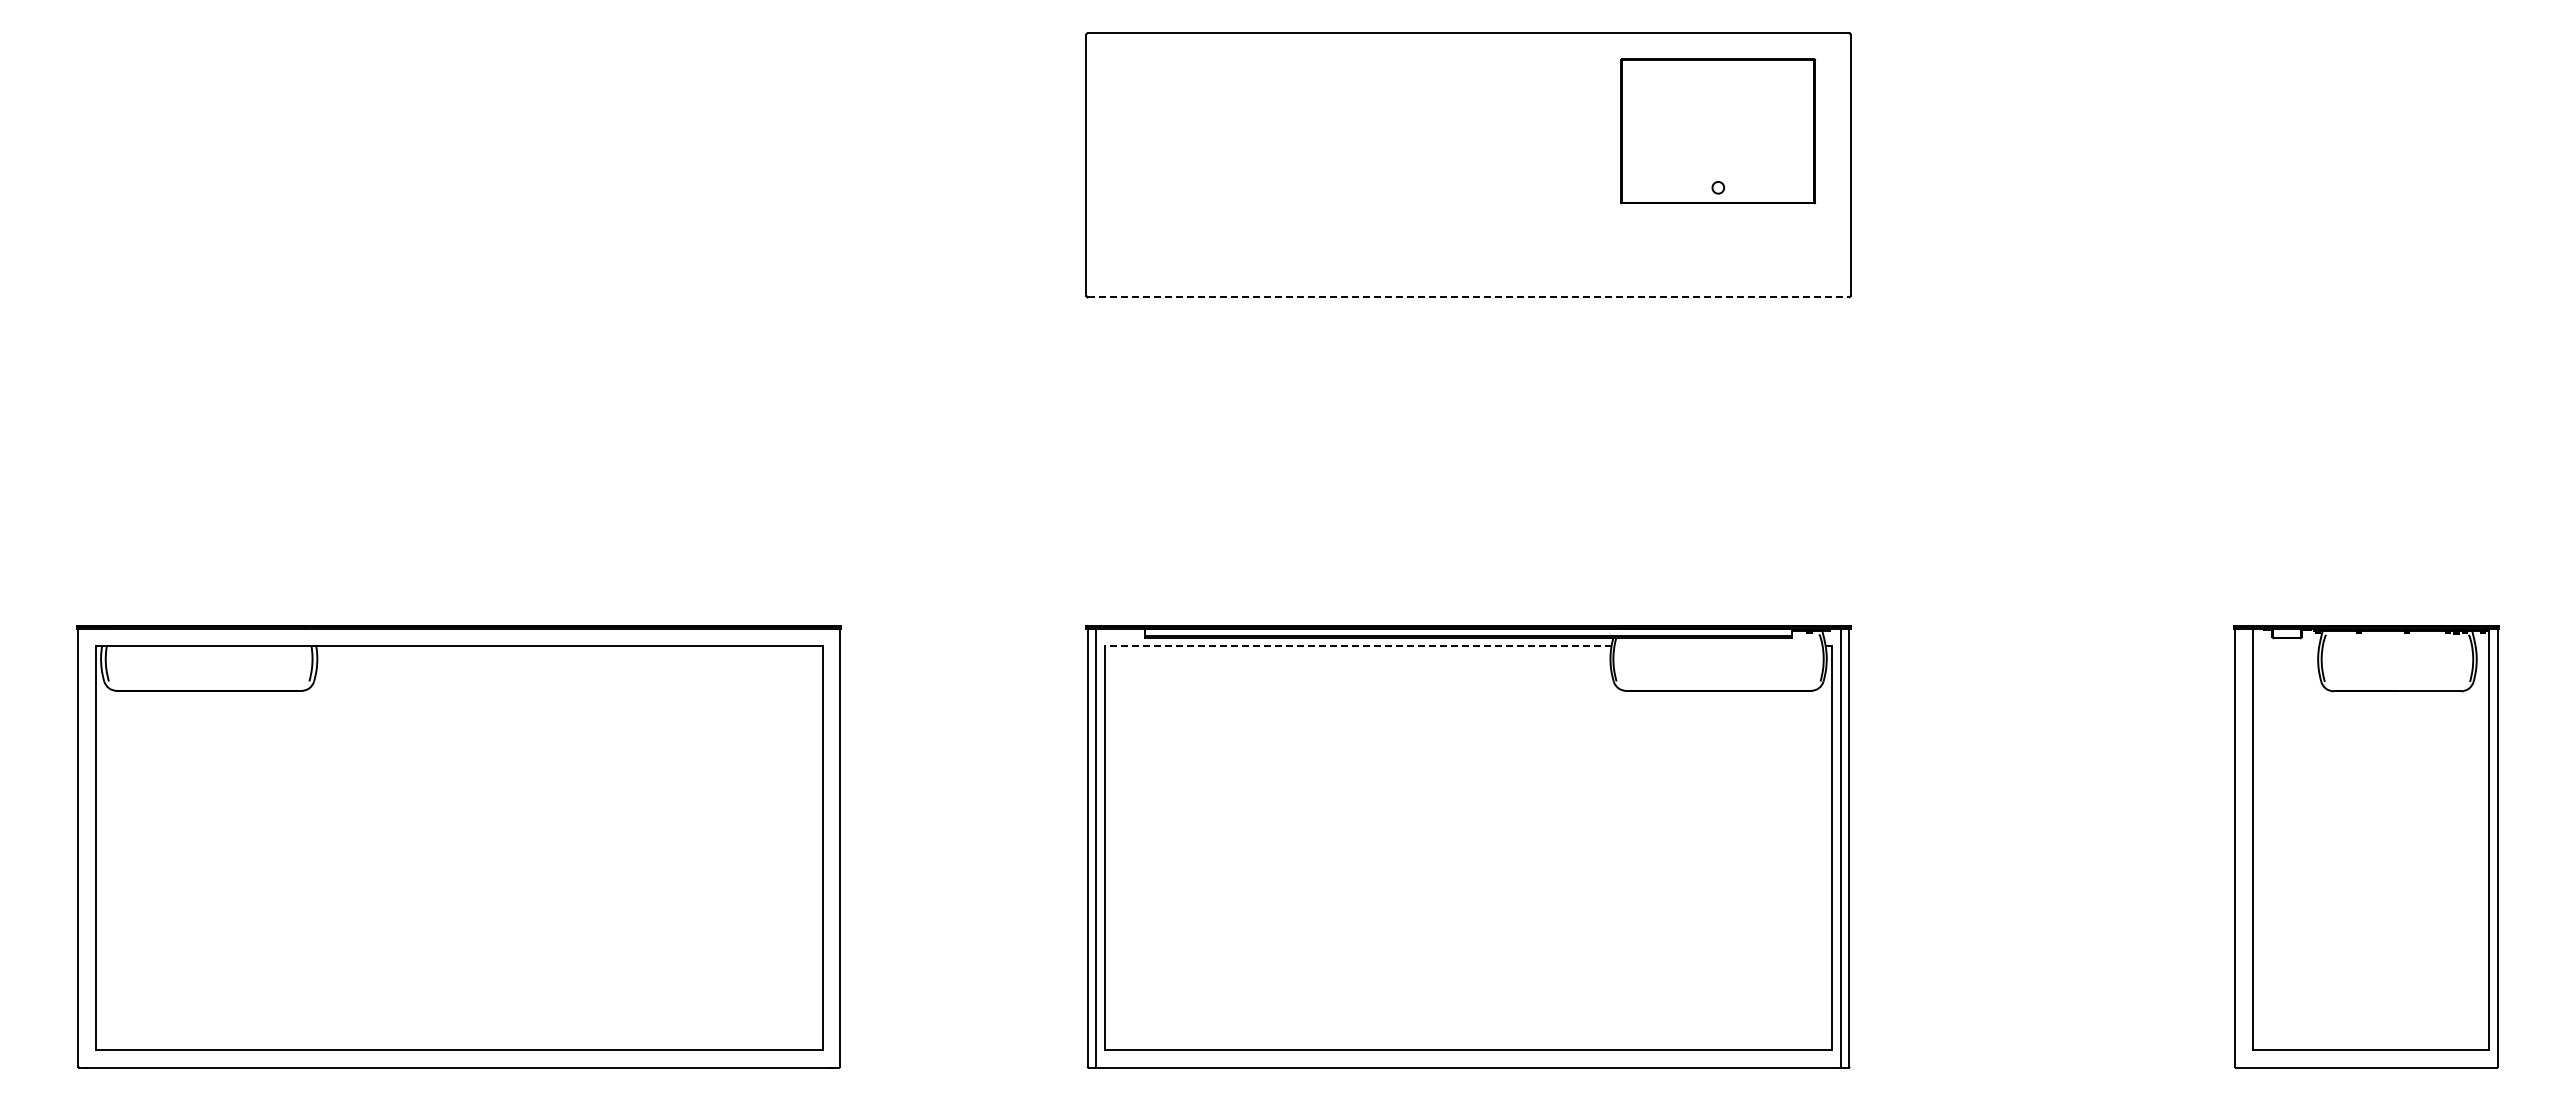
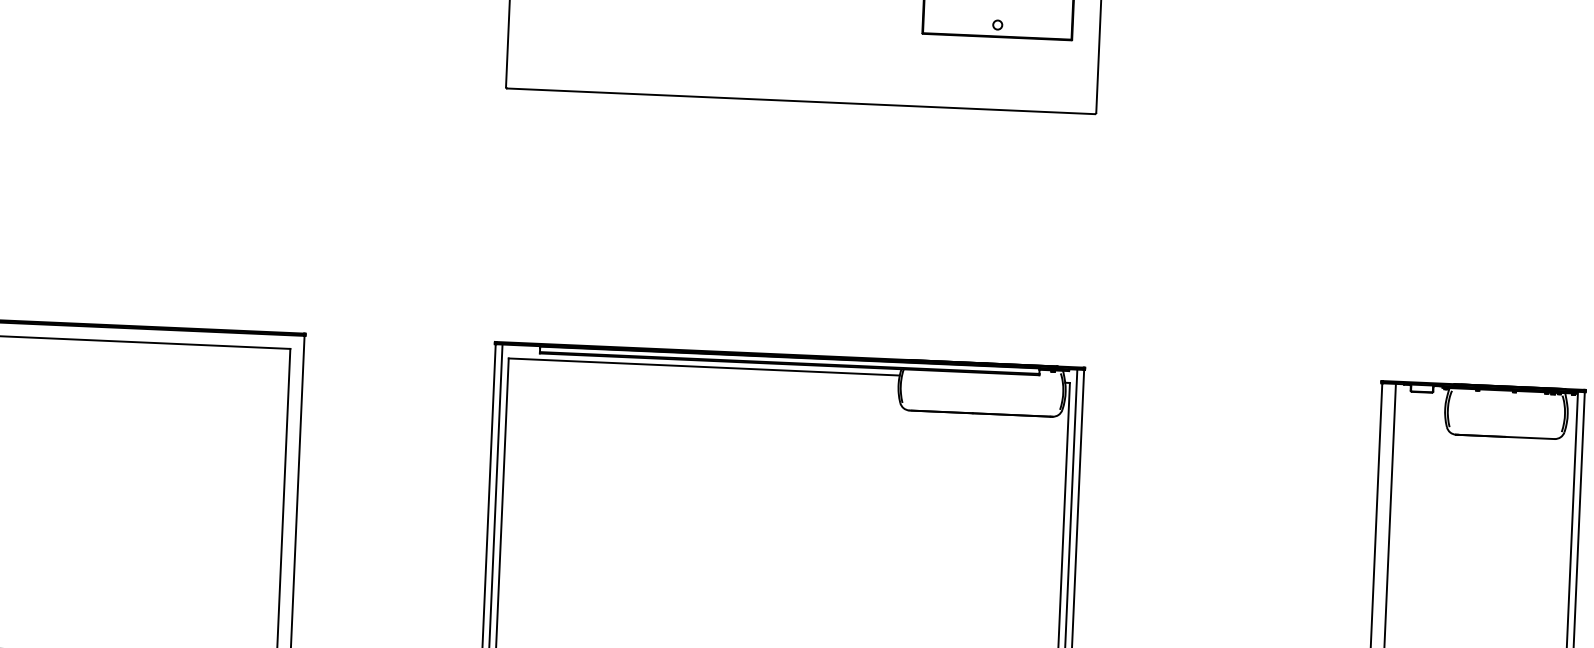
line: (1469, 297) -> (801, 101), dashed -> solid
line: (1357, 646) -> (703, 367), dashed -> solid

